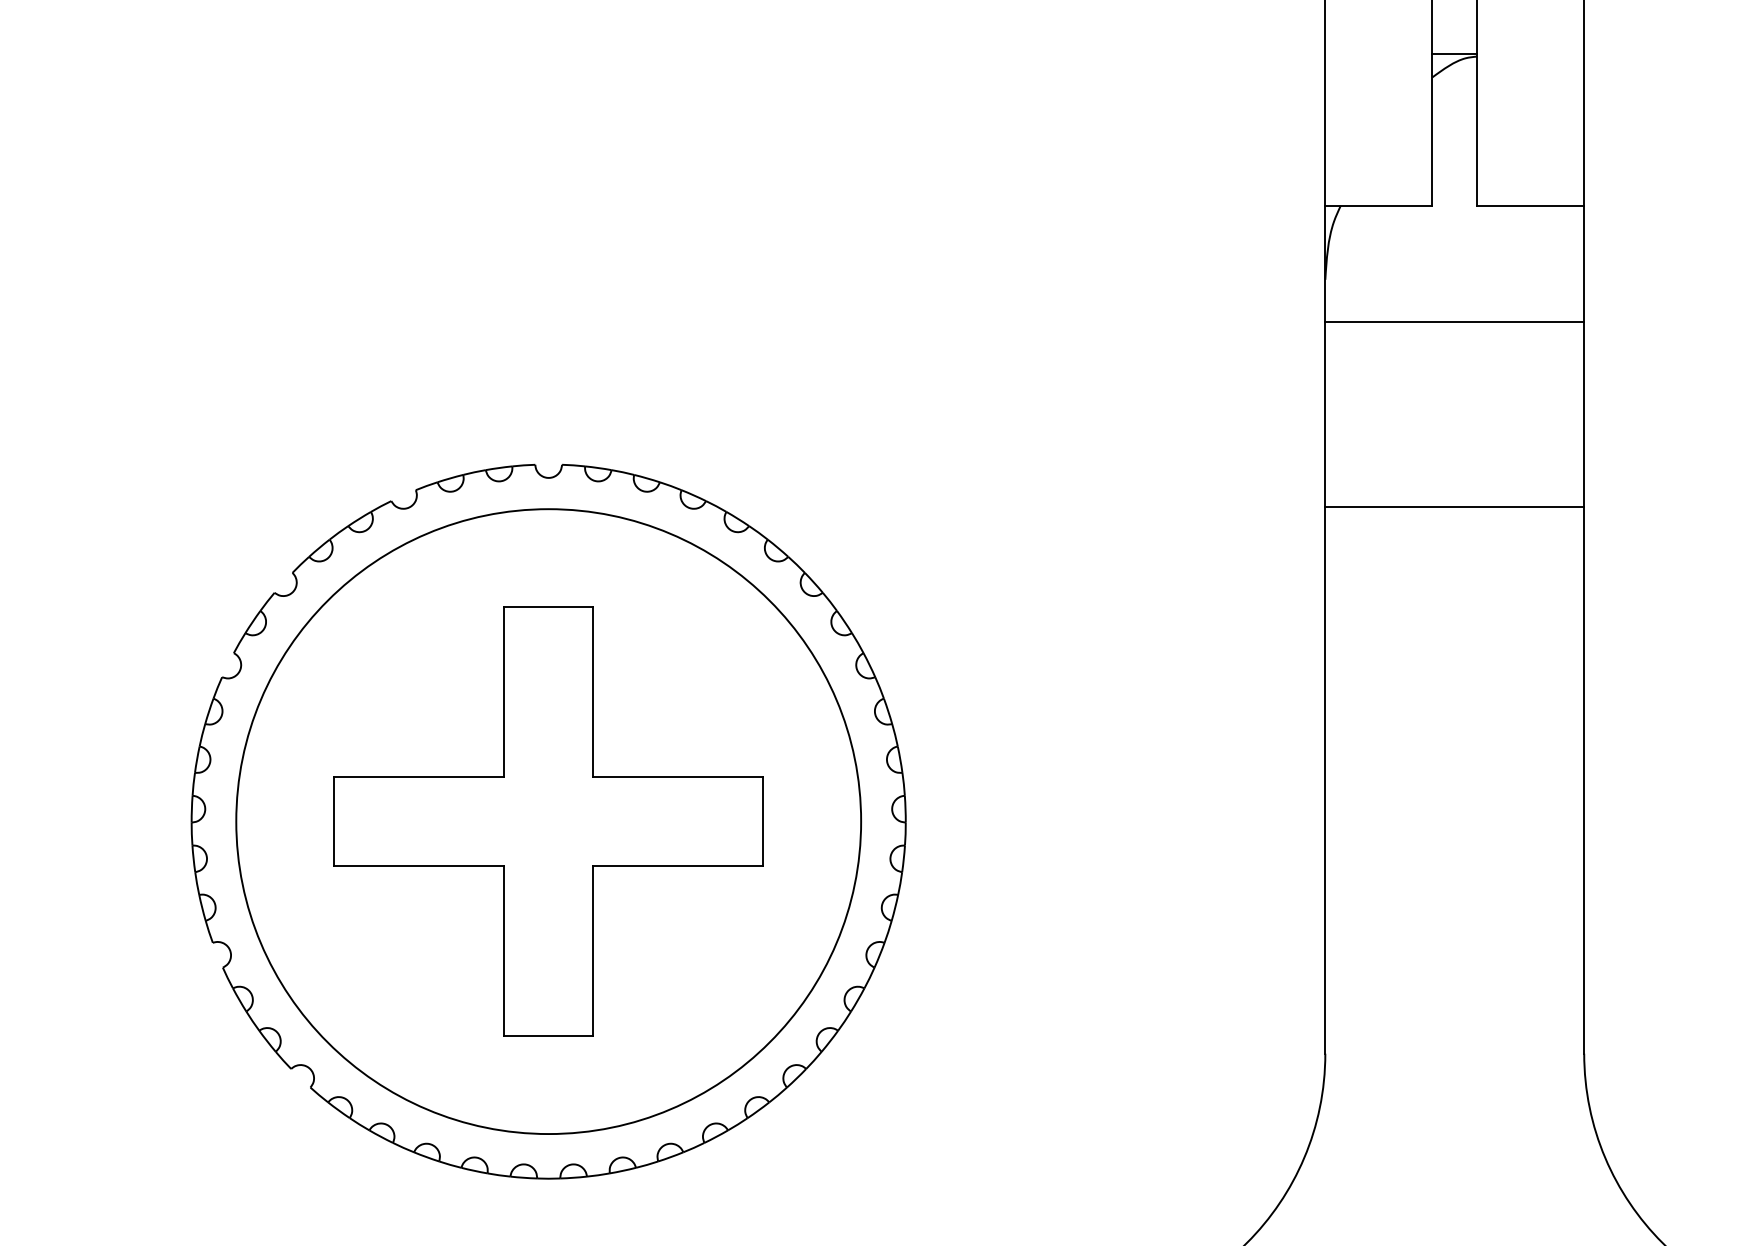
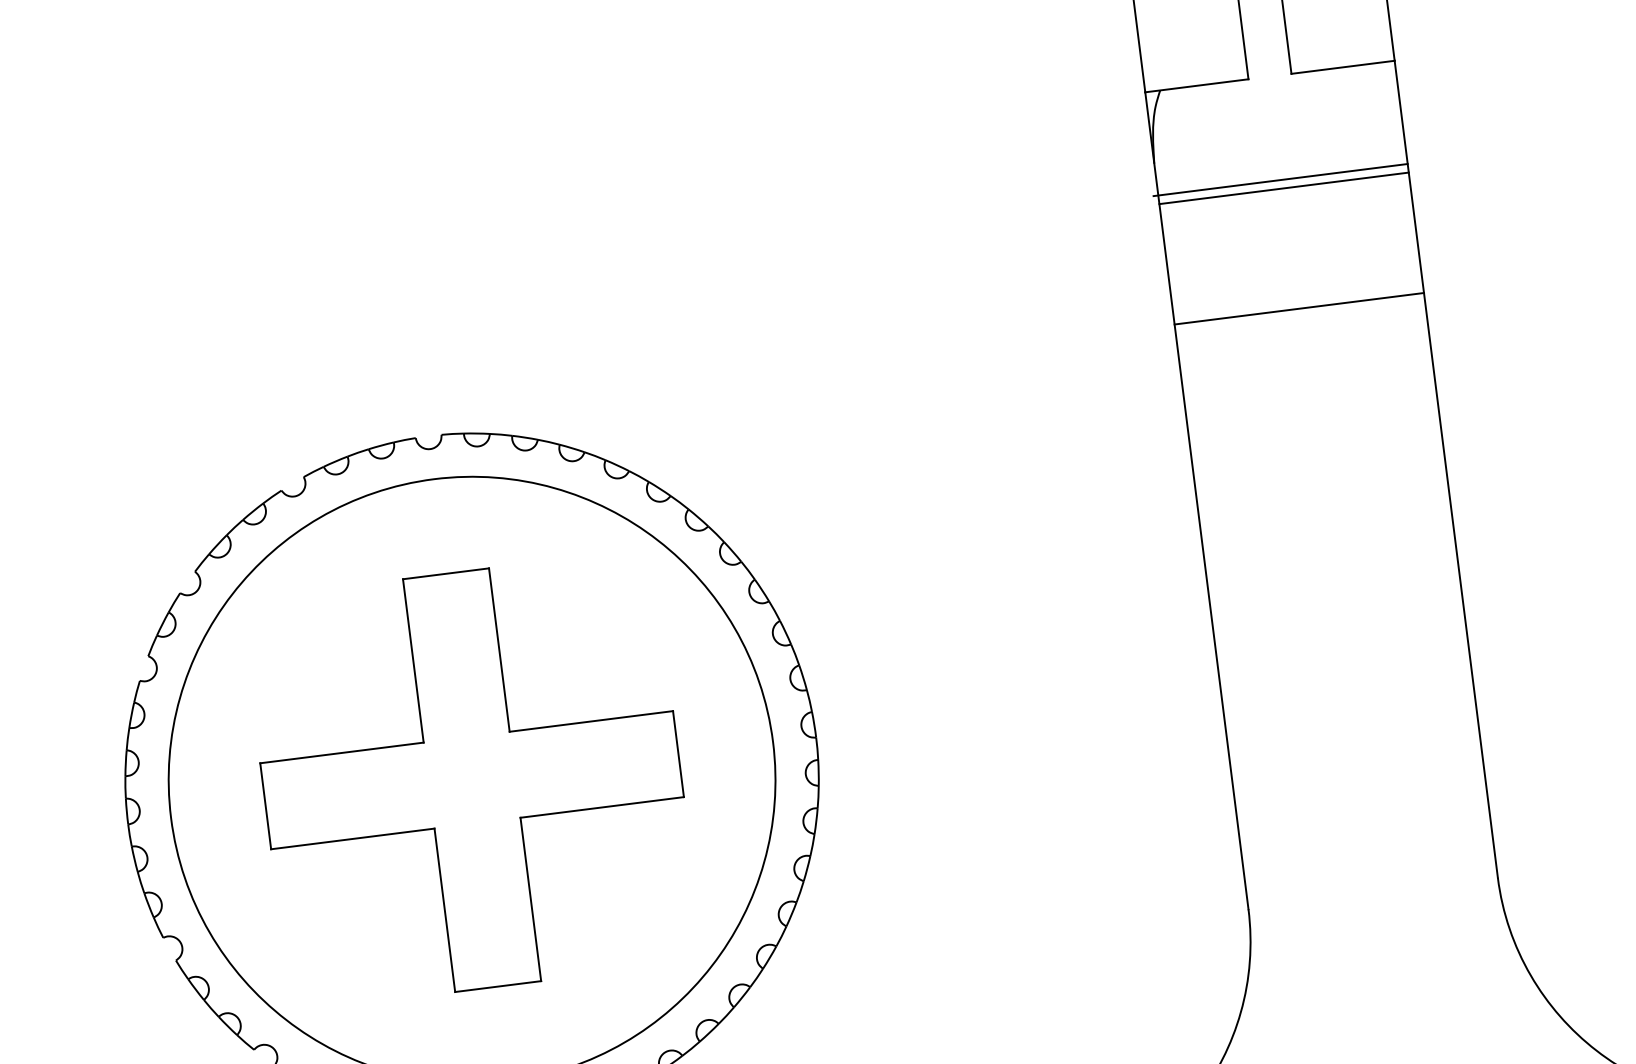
line: (1452, 312) -> (1280, 179), added
line: (1454, 506) -> (1299, 308), moved

